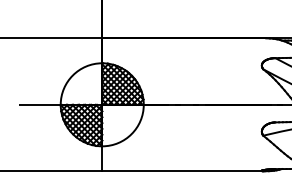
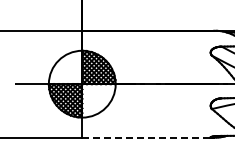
line: (184, 171) -> (148, 137), solid -> dashed

